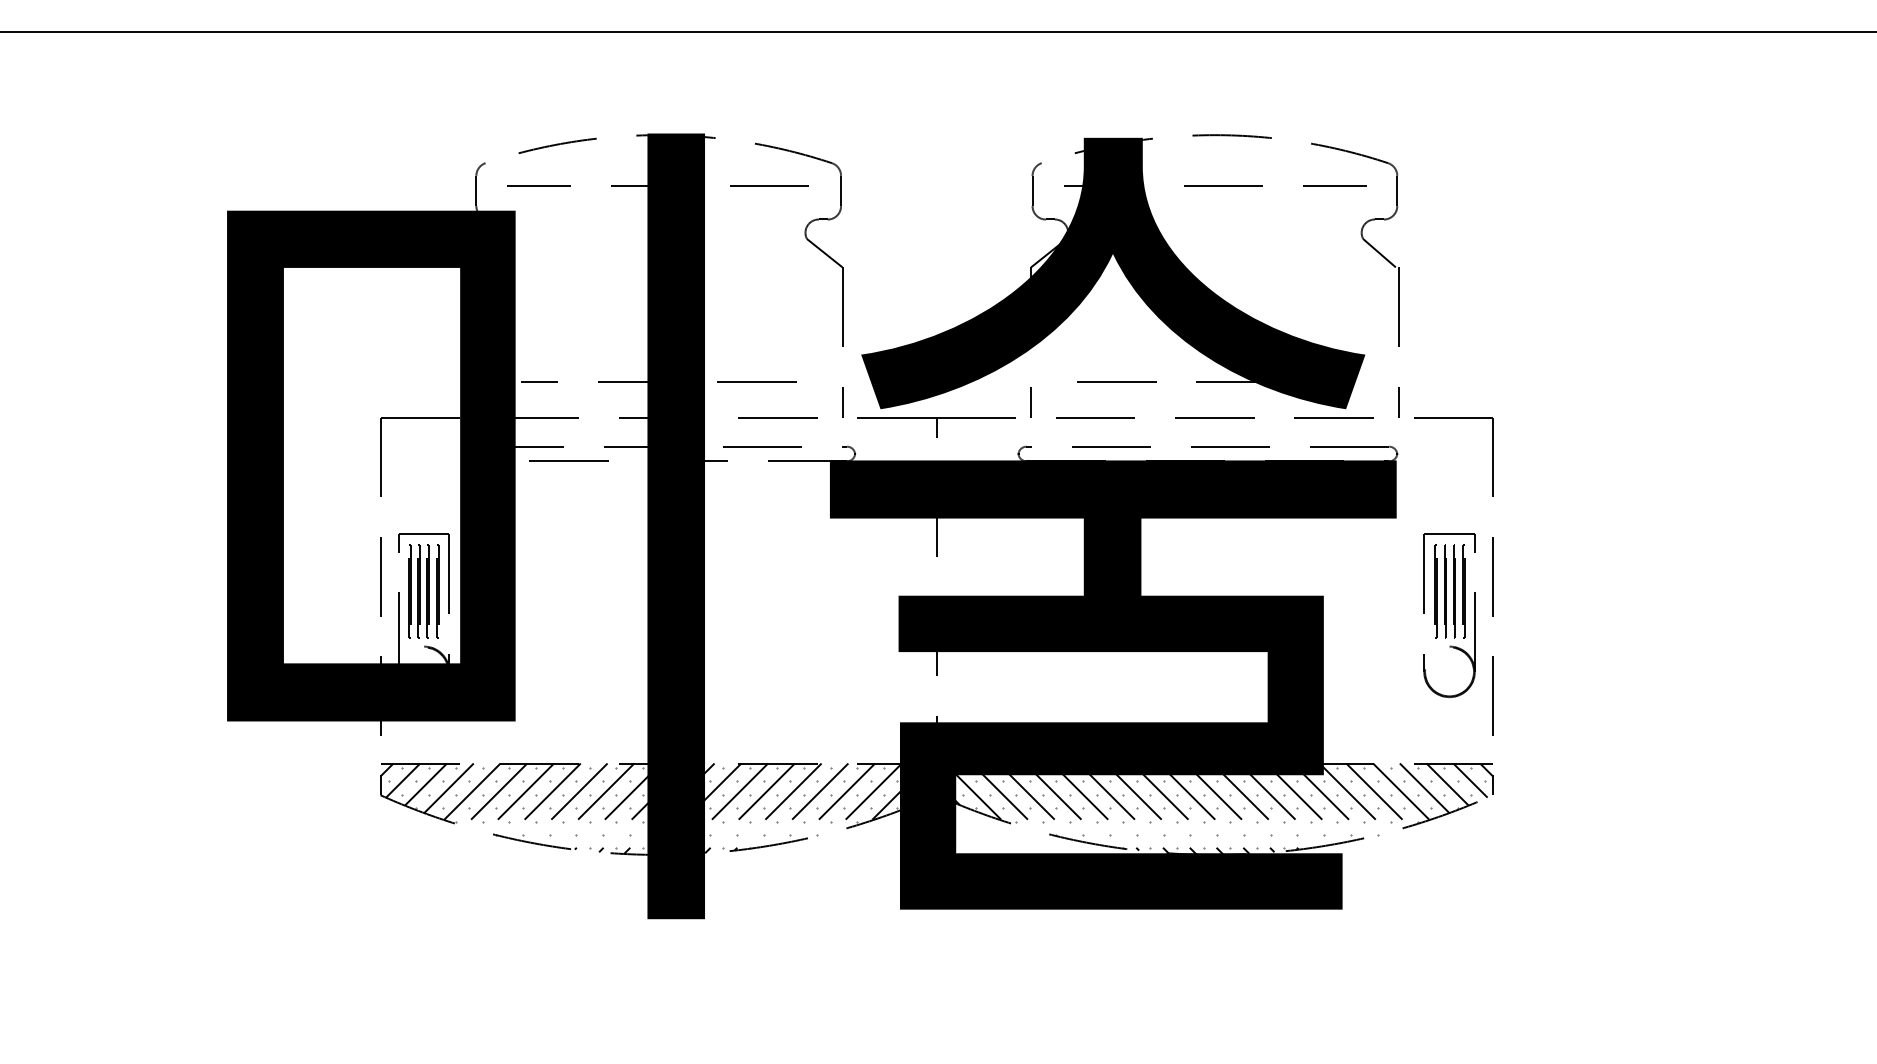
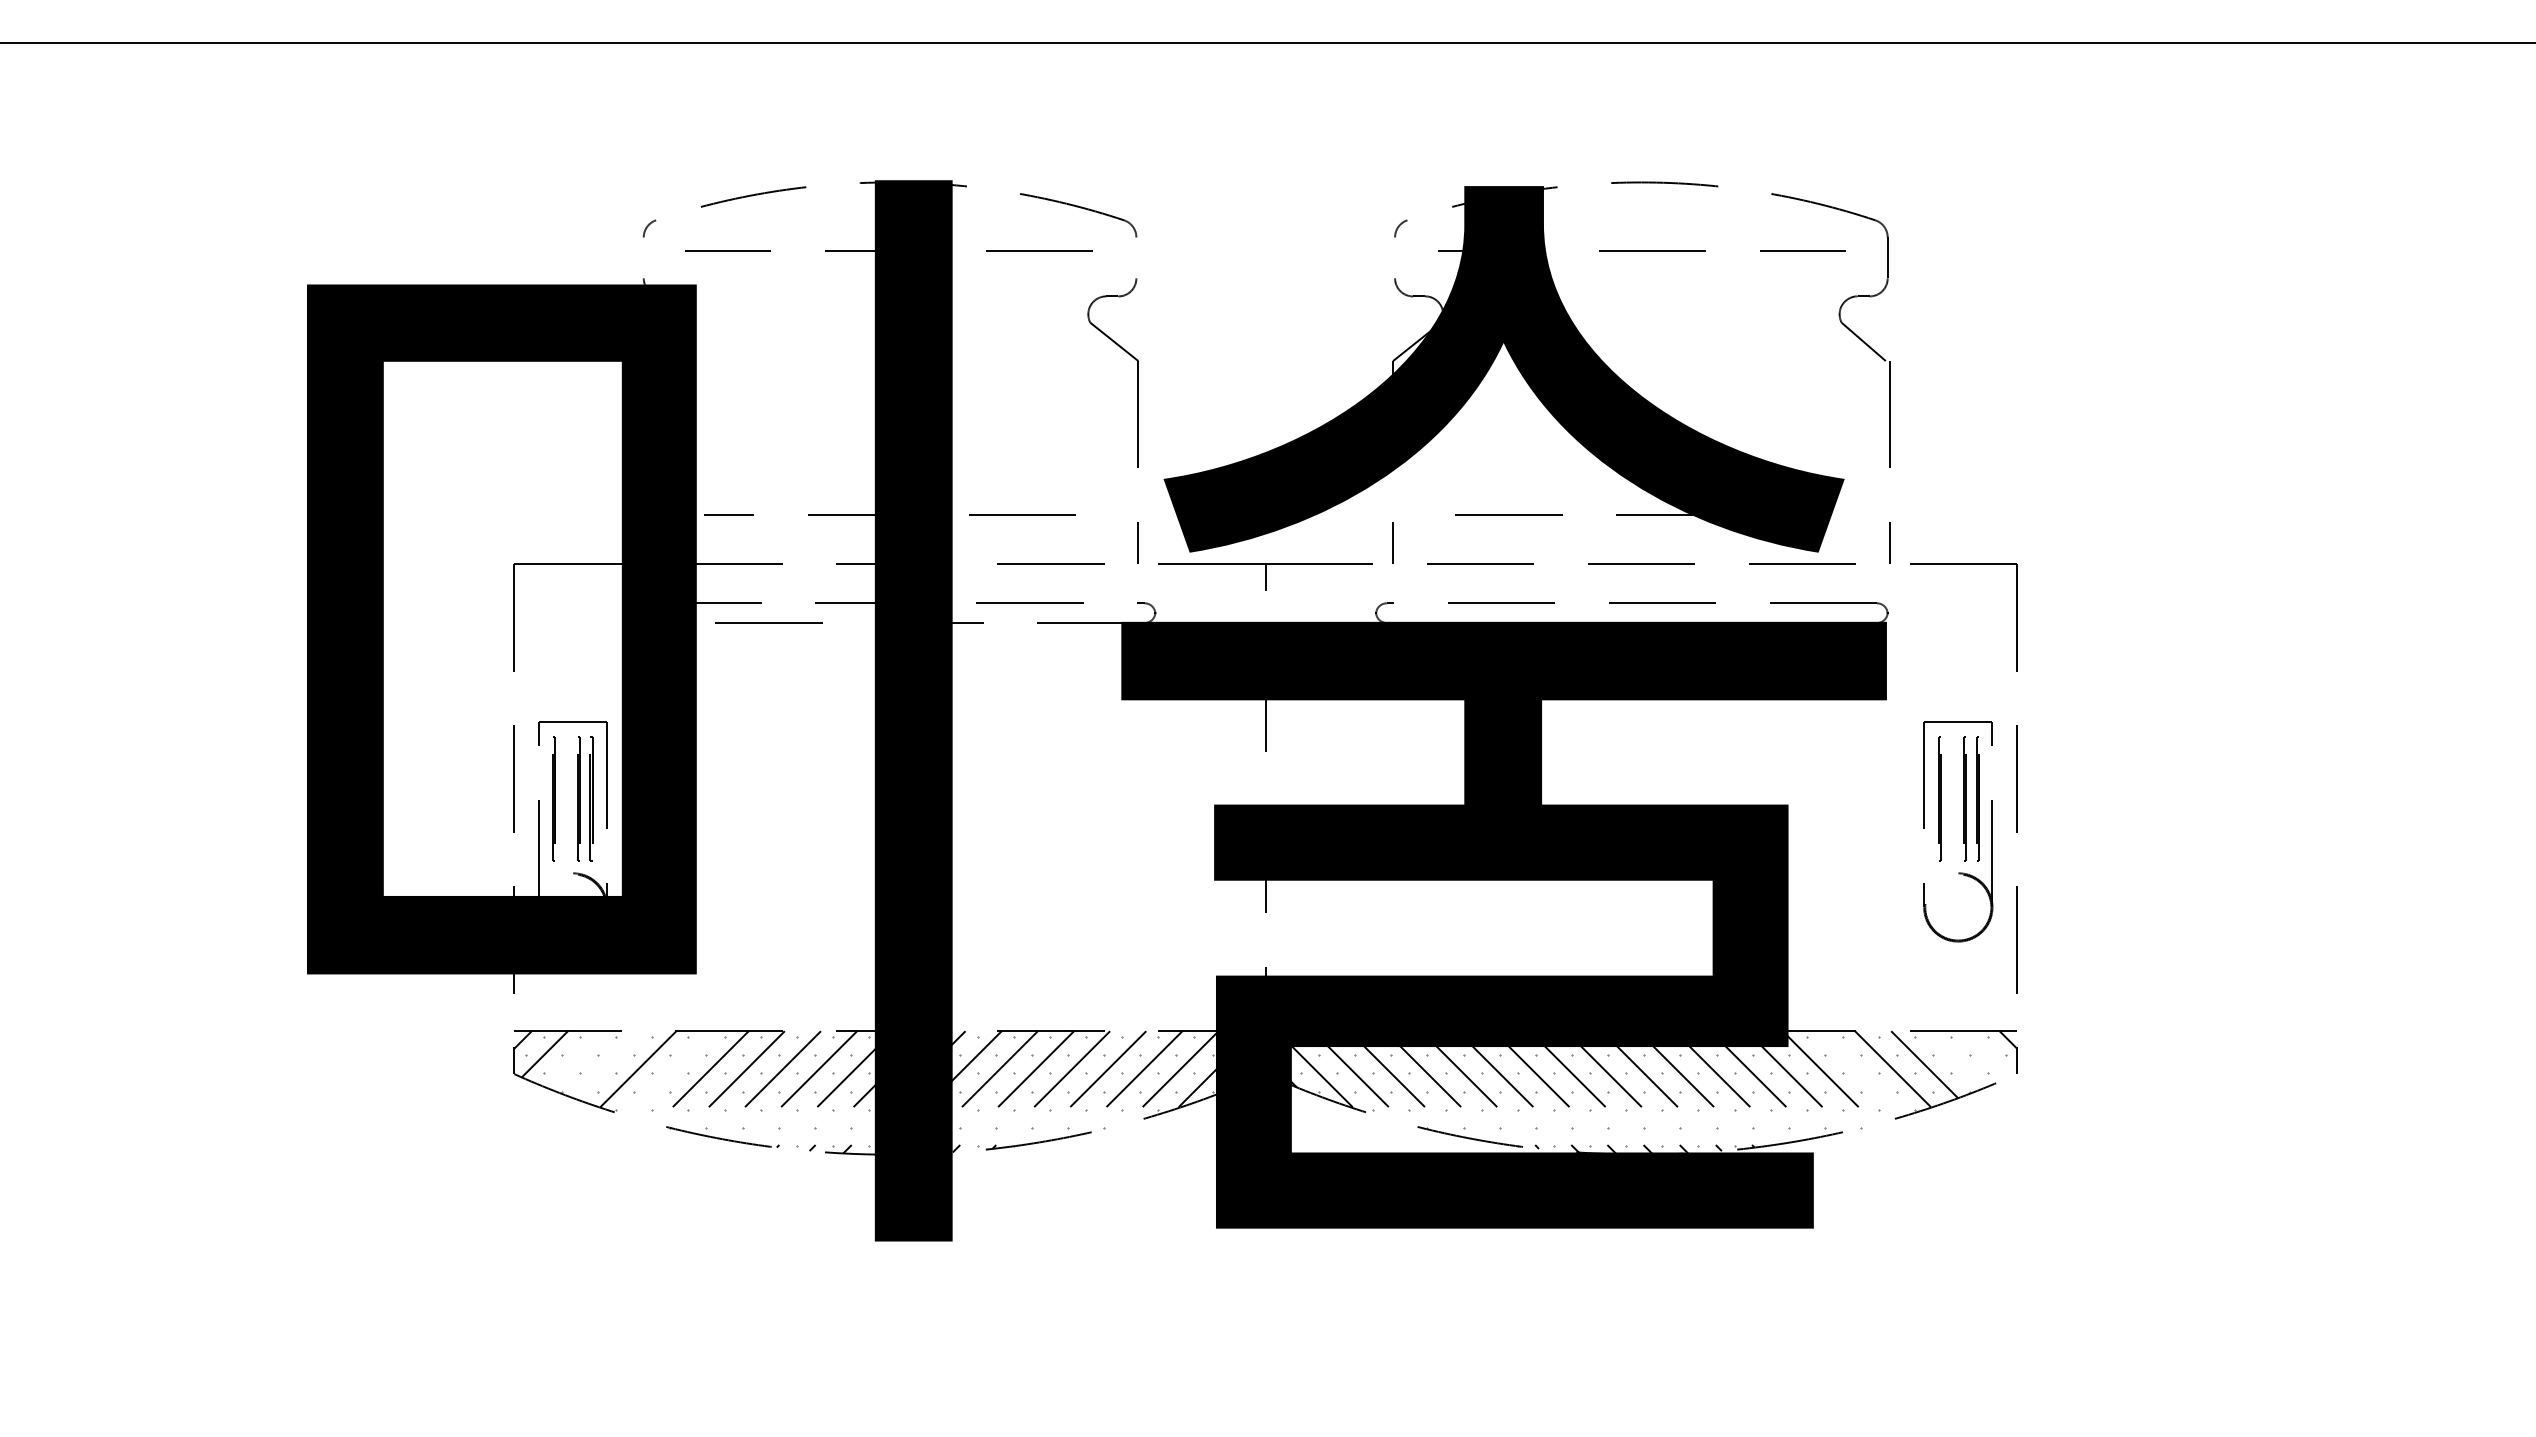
line: (476, 190) -> (643, 257), removed
line: (841, 190) -> (1136, 257), removed
line: (1032, 190) -> (1395, 257), removed
part: (419, 591) -> (566, 798), removed
line: (1445, 591) -> (1952, 798), removed
line: (1470, 780) -> (1986, 1054), removed
line: (425, 784) -> (575, 1059), removed
line: (1447, 784) -> (1955, 1059), removed
line: (448, 788) -> (606, 1064), removed
line: (495, 794) -> (669, 1073), removed
line: (1377, 794) -> (1860, 1073), removed

